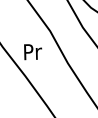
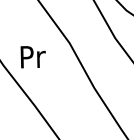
text: (32, 52) -> (32, 57), moved

